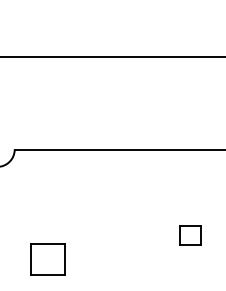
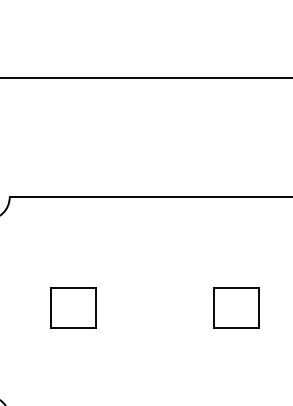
part: (190, 235) -> (236, 307), size x1.67
part: (47, 259) -> (73, 307), moved

